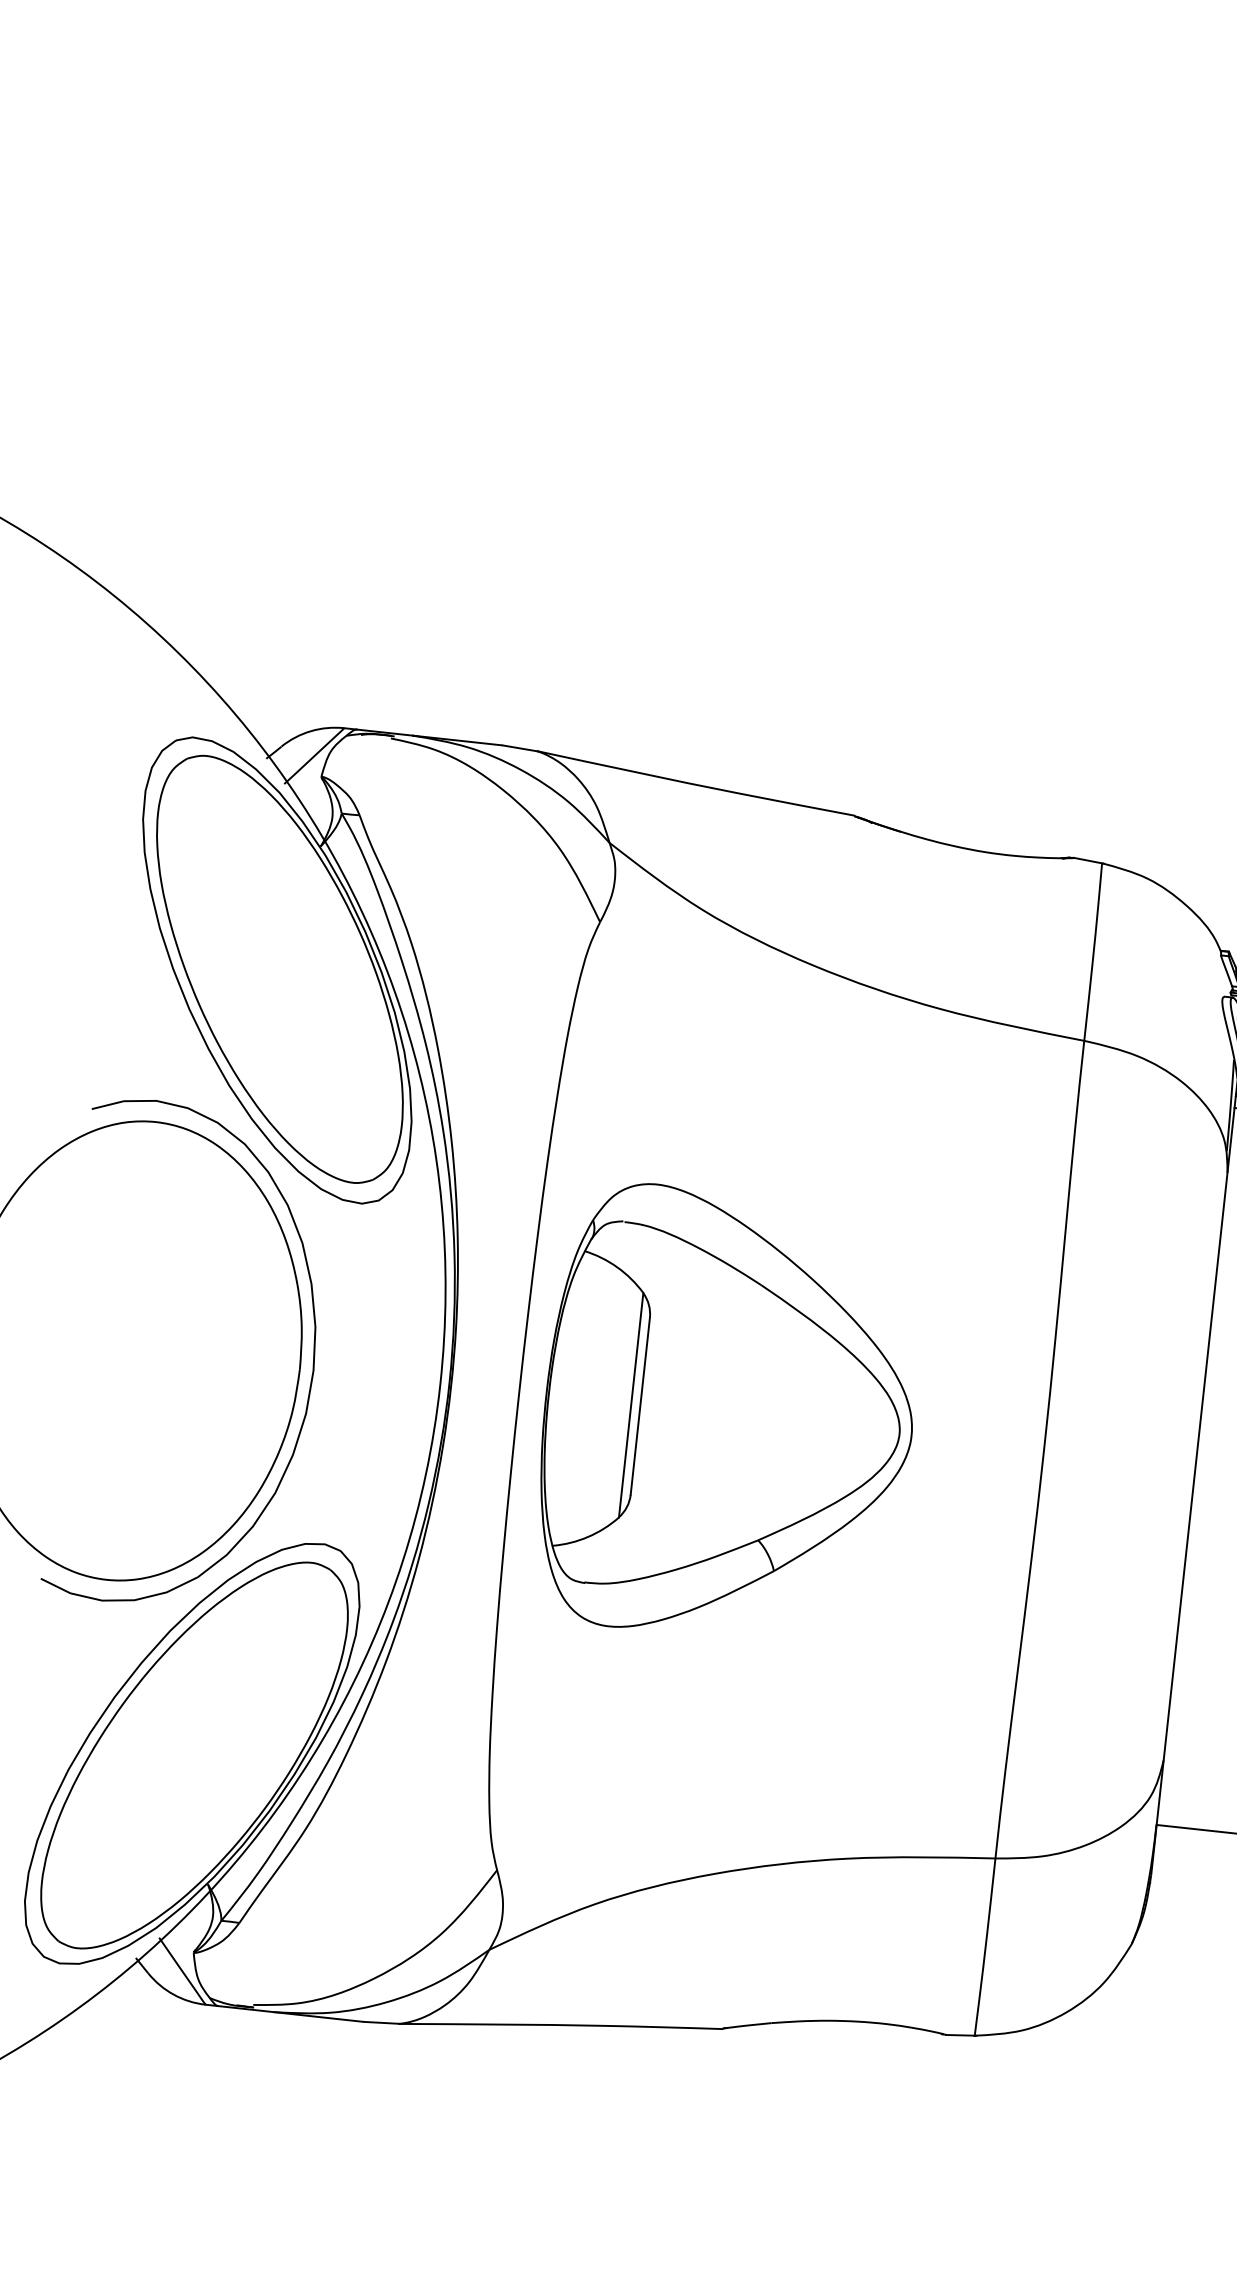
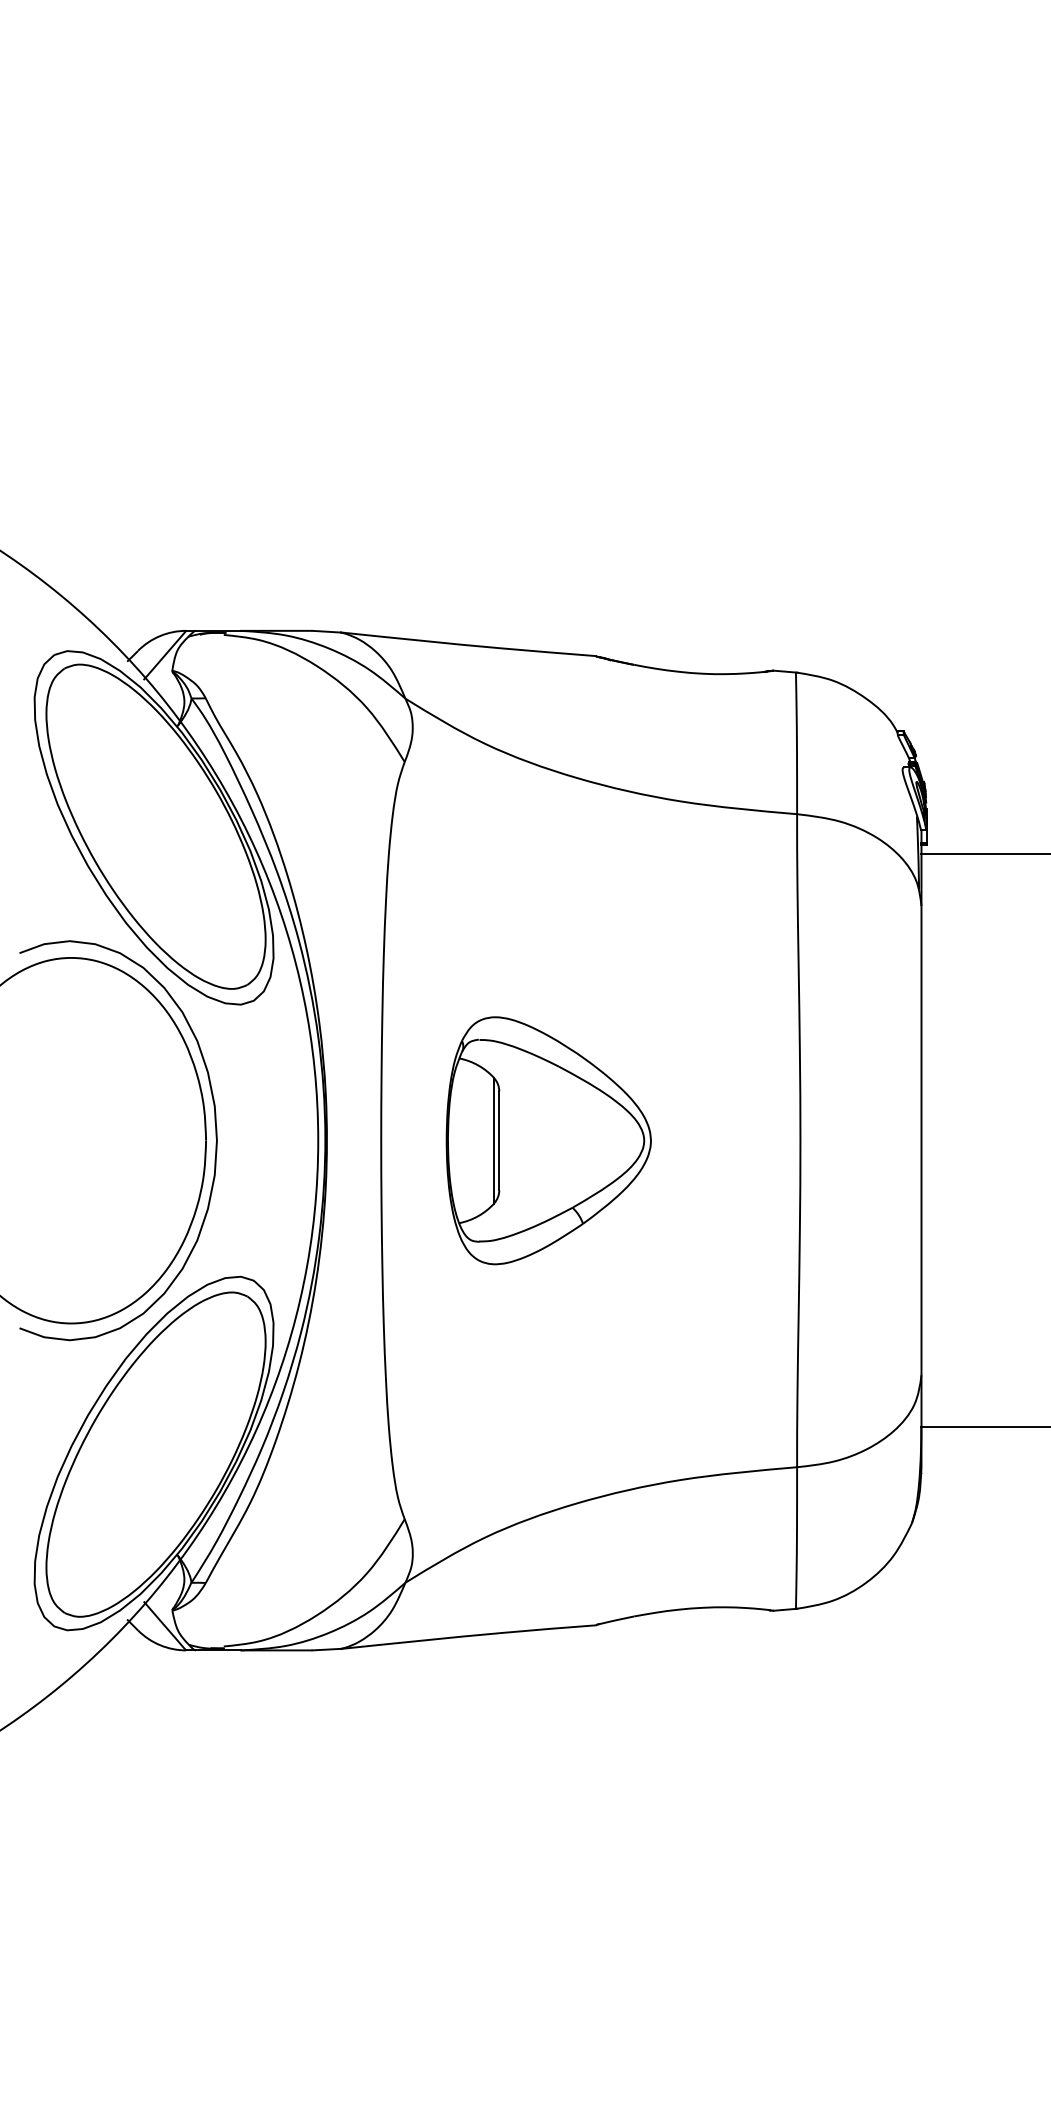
part: (728, 1415) -> (548, 1140), size x0.7

